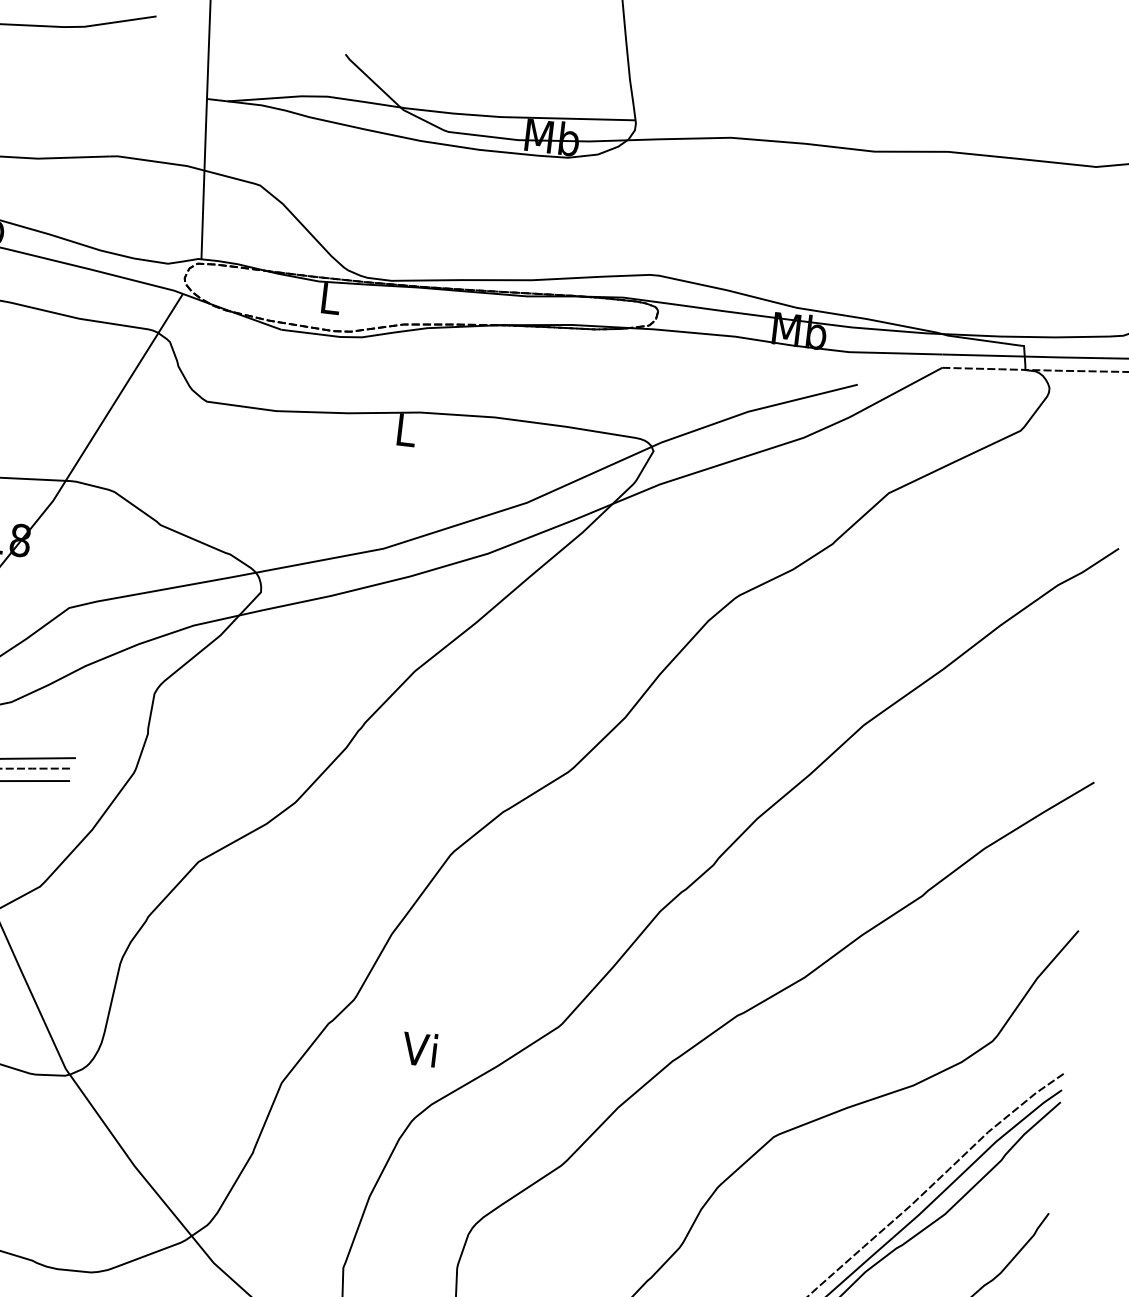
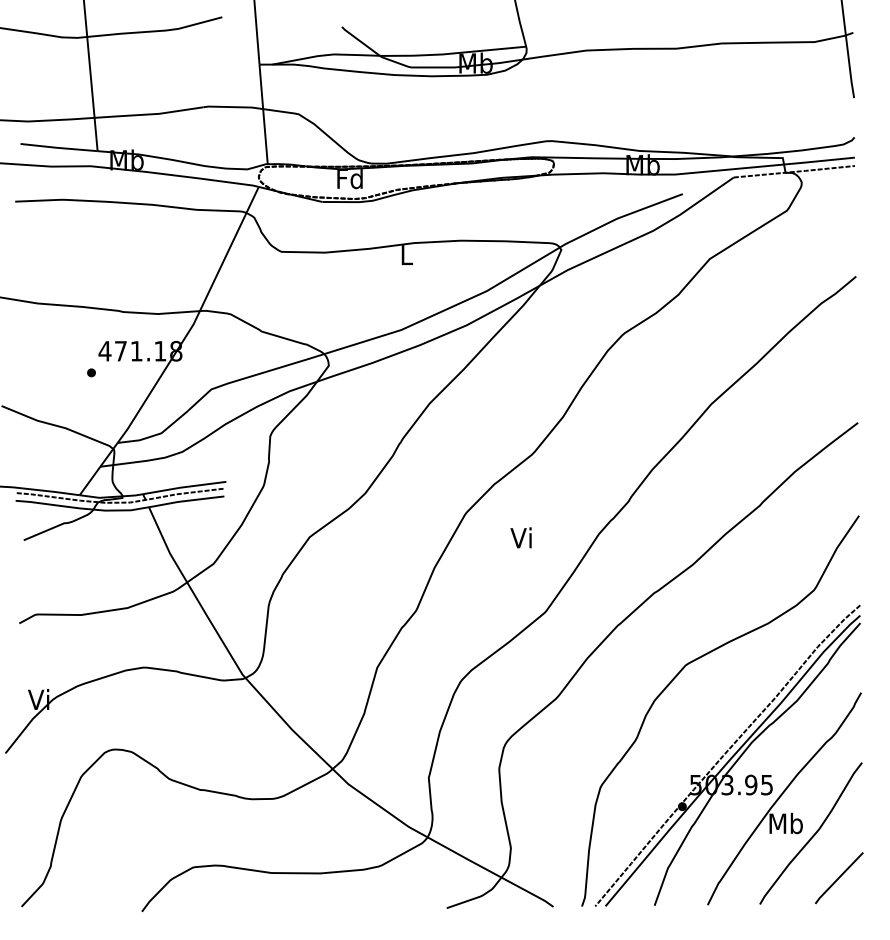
text: (329, 297) -> (349, 178), L -> Fd
text: (418, 1048) -> (520, 537), moved

